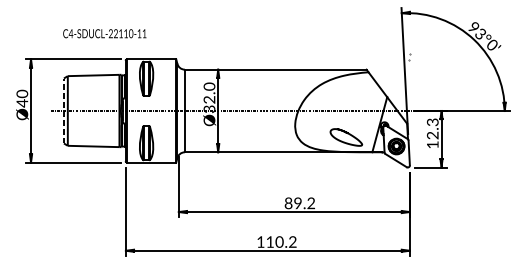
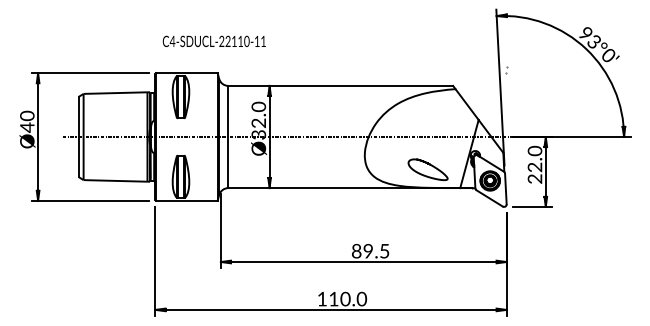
text: (104, 33) -> (213, 41), moved
line: (63, 110) -> (78, 136), dashed -> solid
text: (432, 133) -> (534, 164), 12.3 -> 22.0
text: (311, 203) -> (384, 251), 89.2 -> 89.5
text: (292, 242) -> (361, 299), 110.2 -> 110.0

